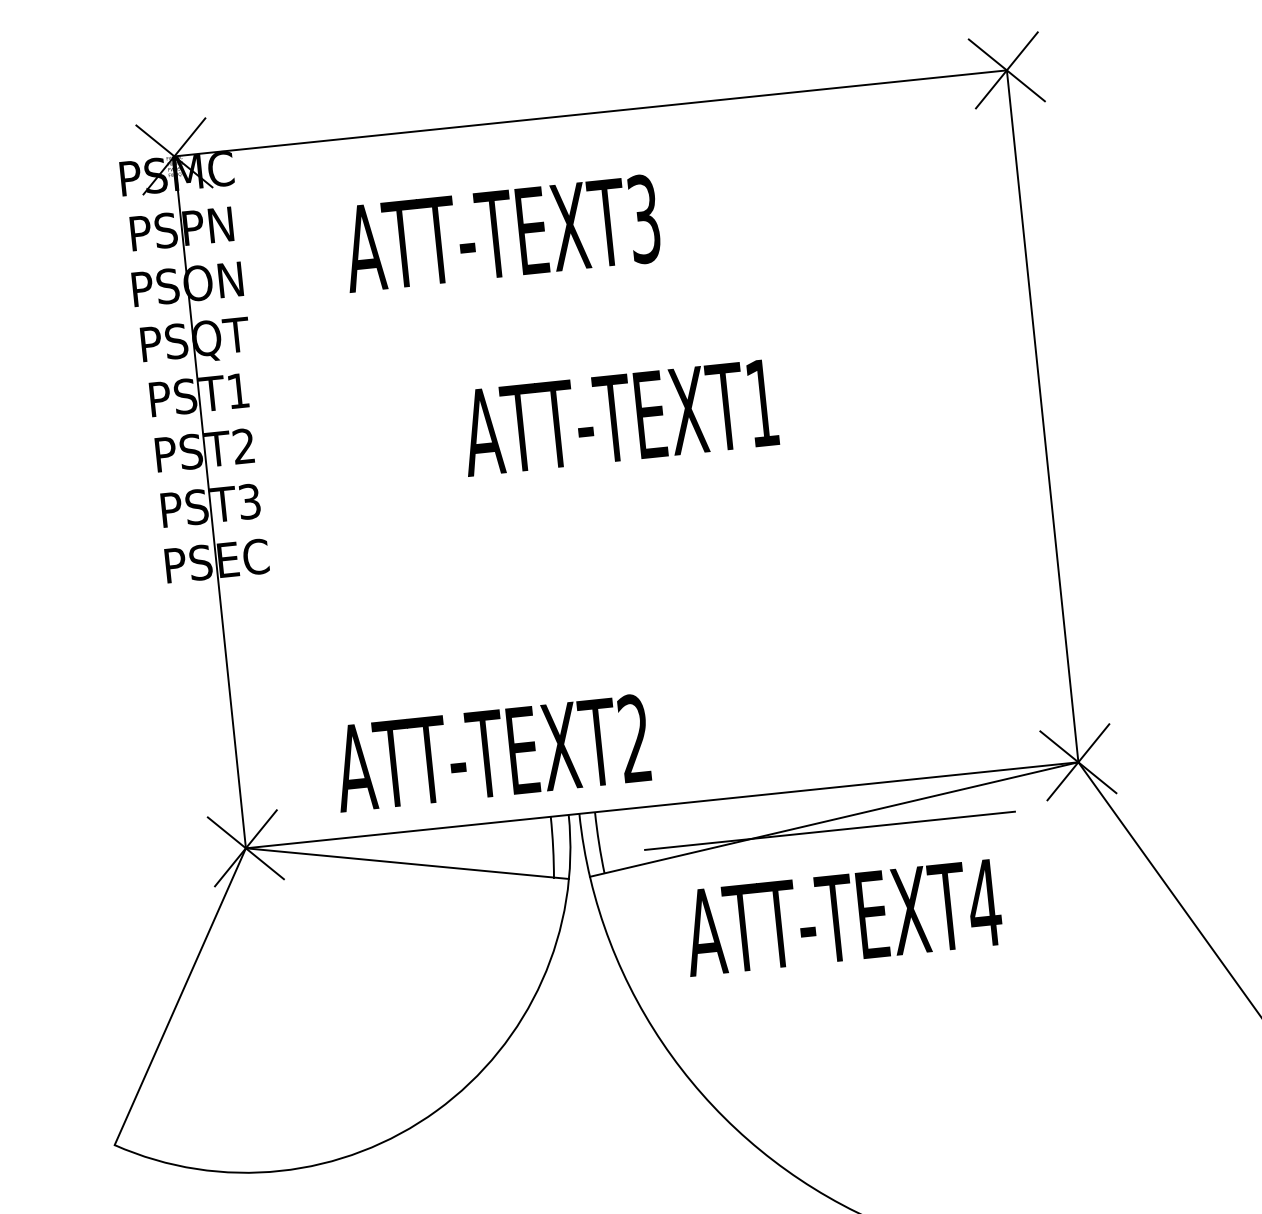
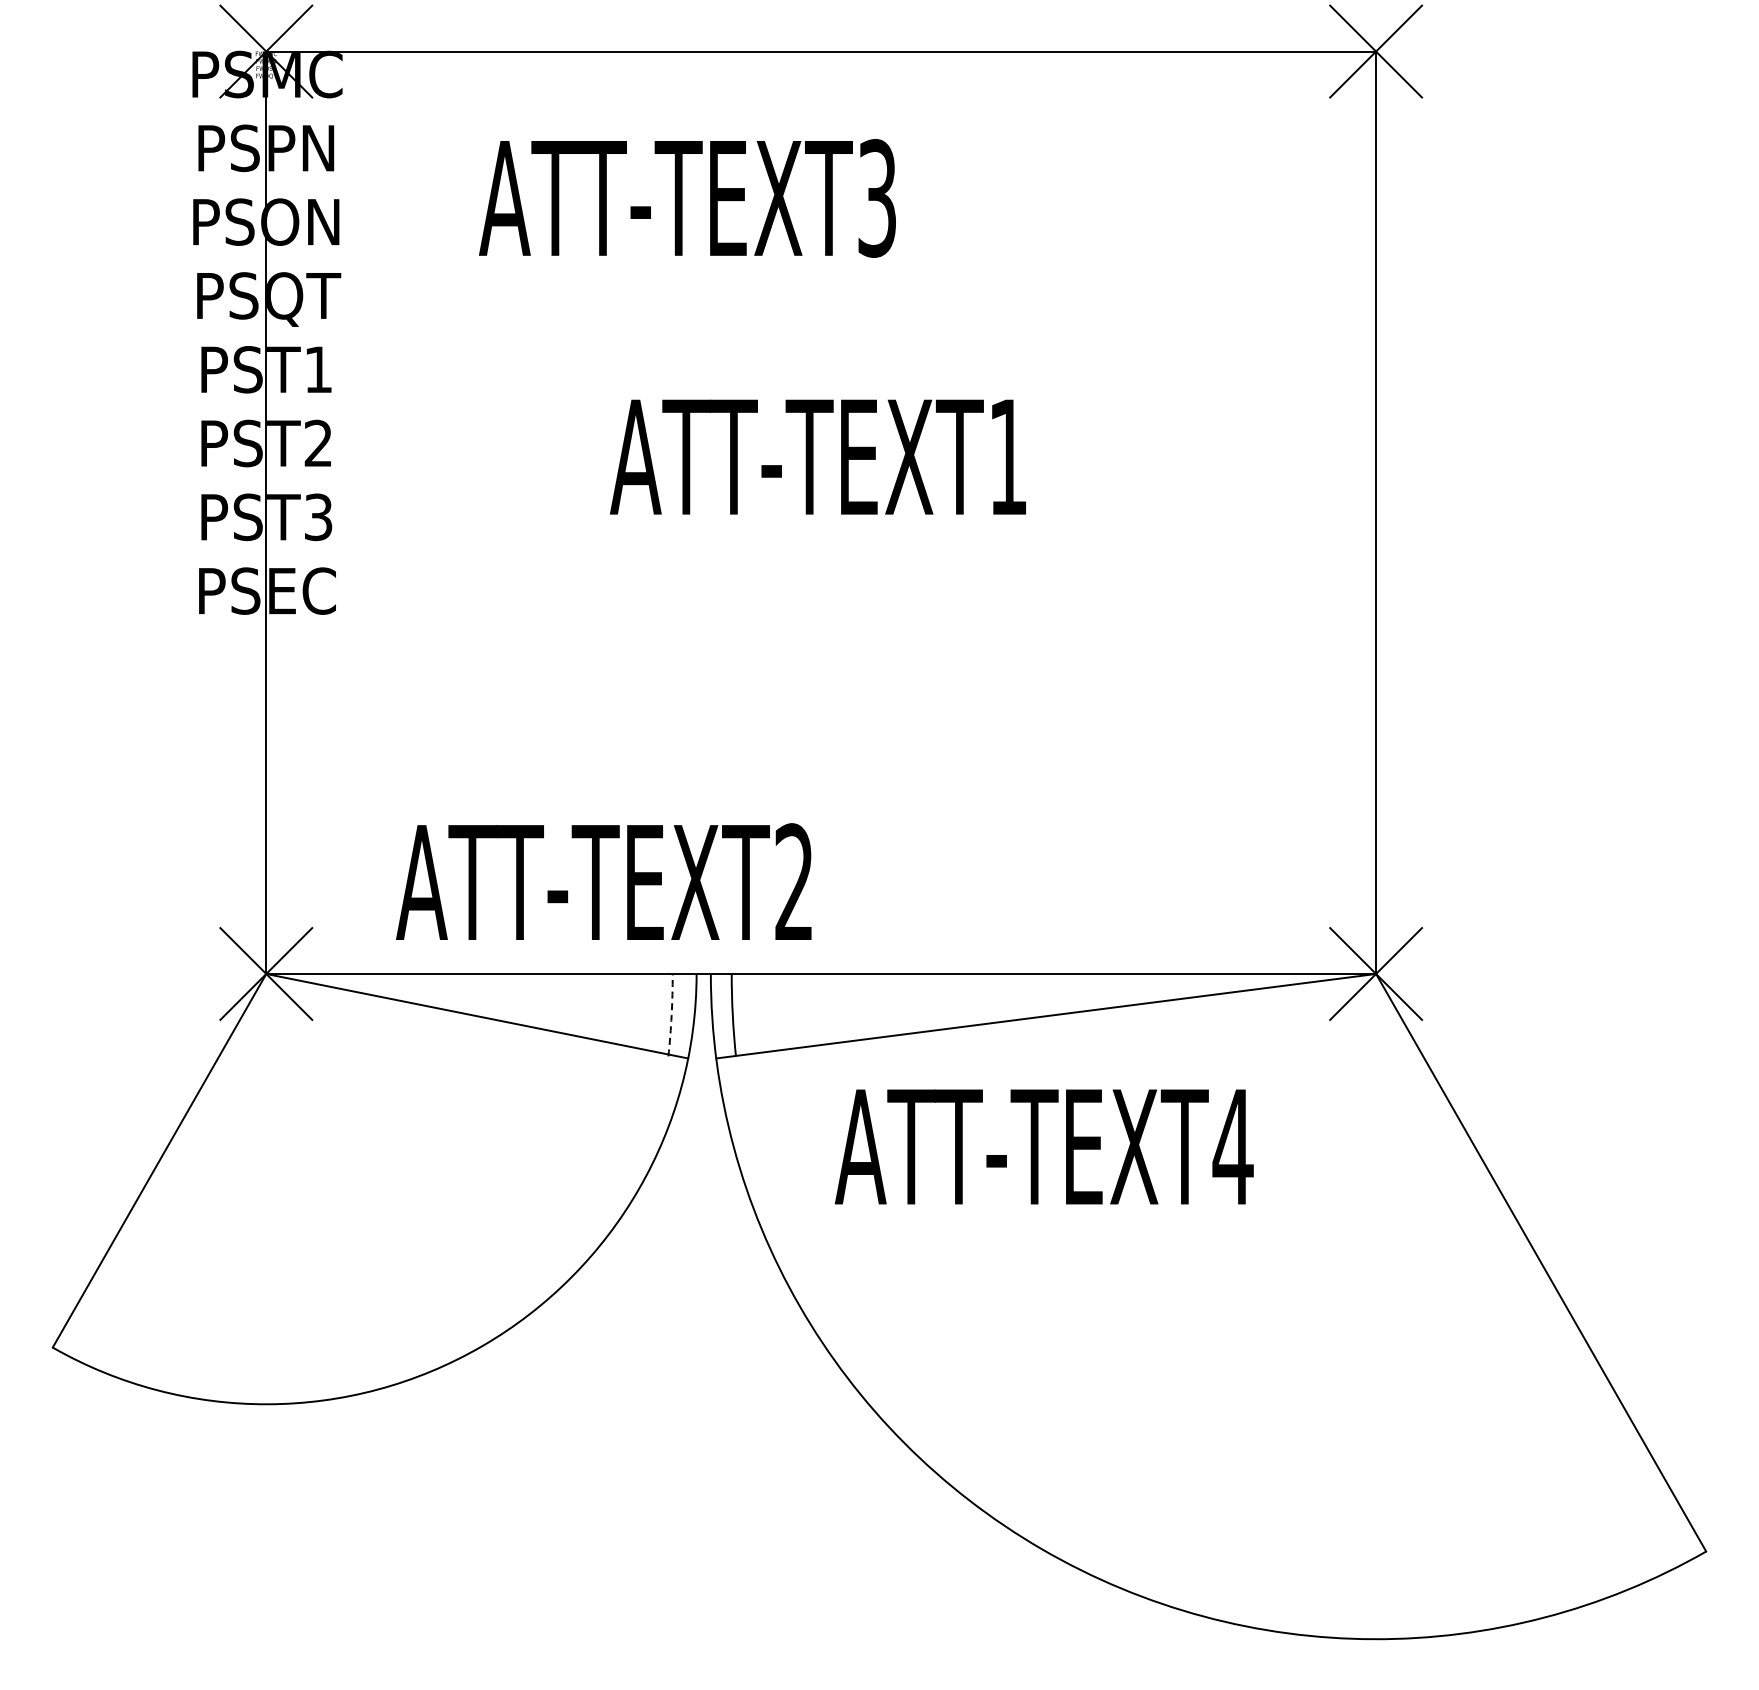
line: (829, 830) -> (1038, 1030), removed
arc: (553, 848) -> (671, 1015), solid -> dashed

